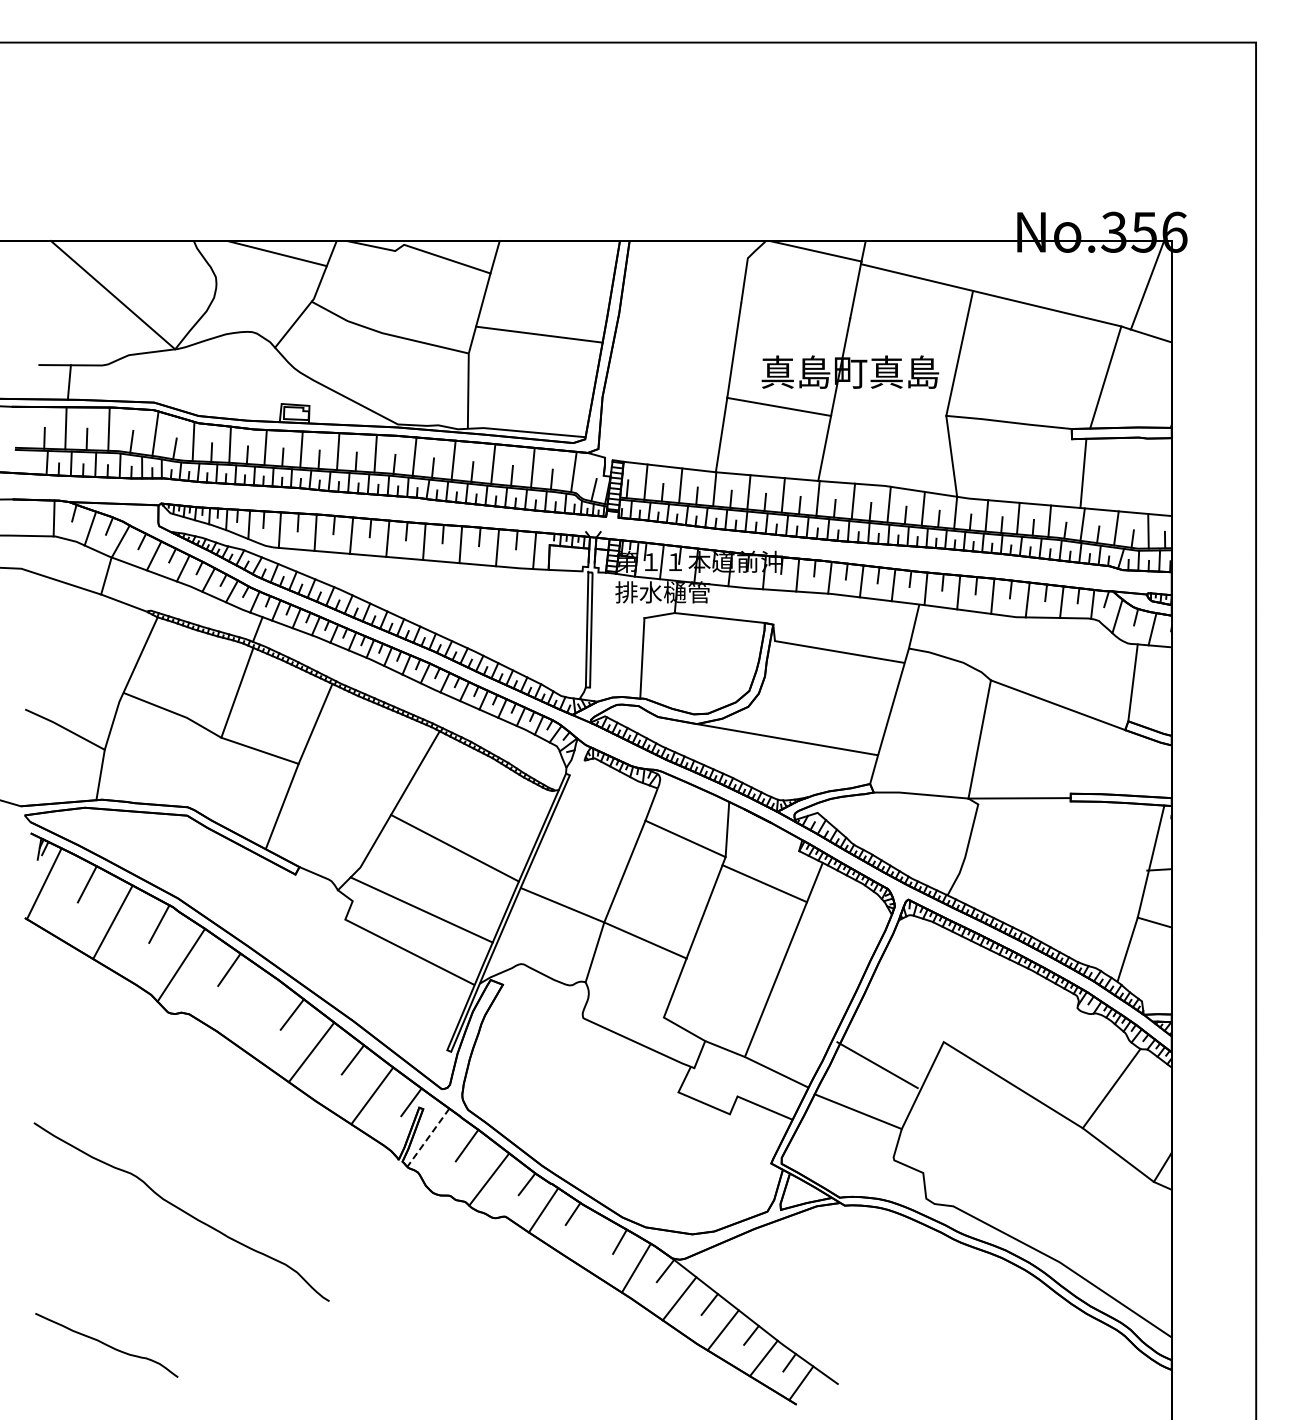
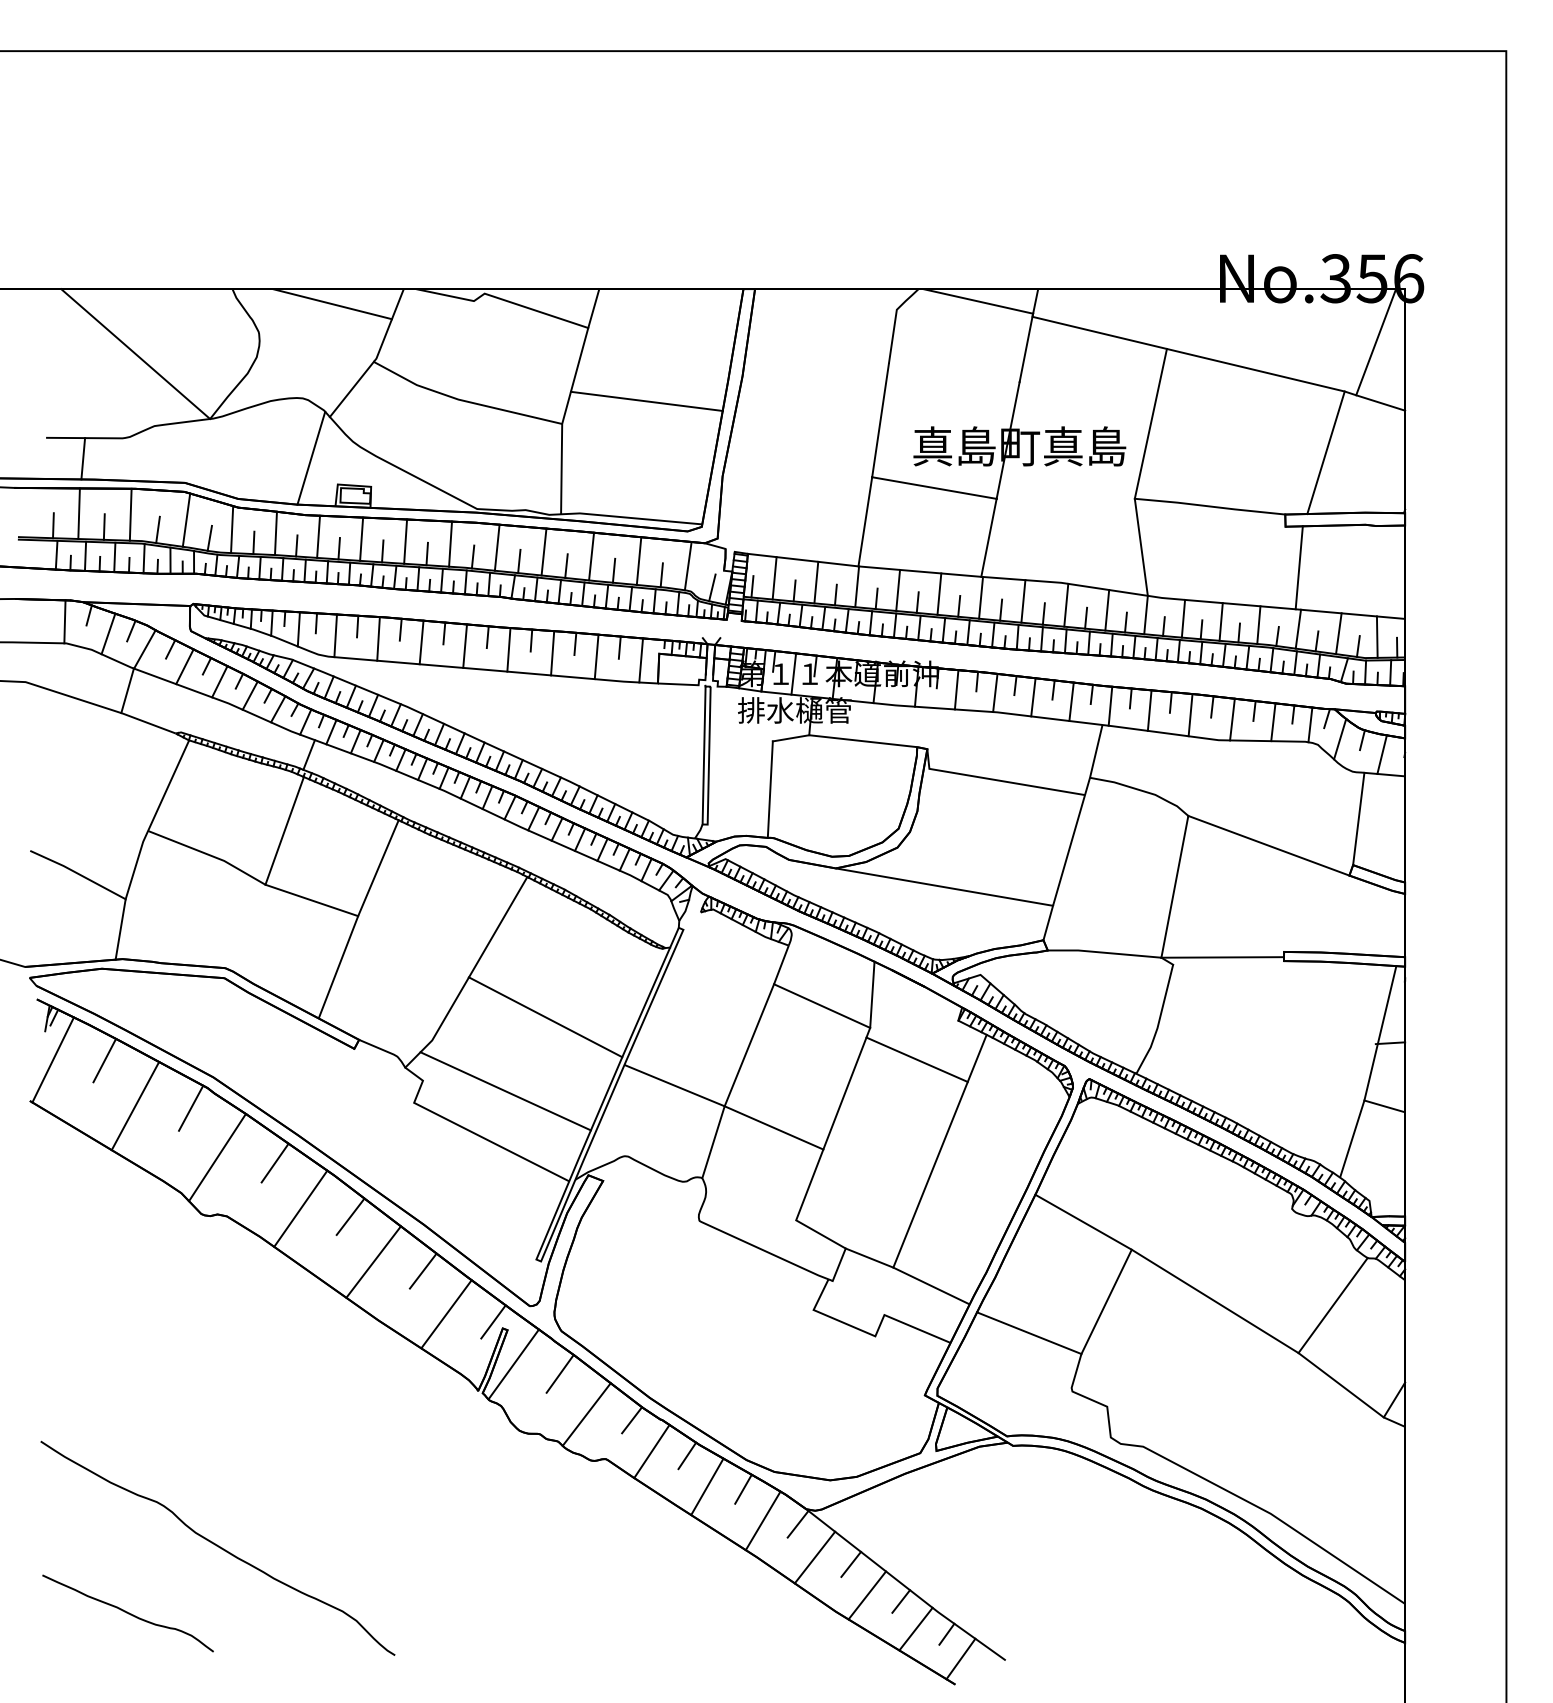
line: (259, 381) -> (311, 457), added
line: (250, 1007) -> (300, 1208), added
line: (877, 1065) -> (1083, 1222), moved
line: (428, 1137) -> (513, 1364), dashed -> solid
curve: (181, 1211) -> (217, 1547), moved
line: (589, 1239) -> (706, 1486), added

